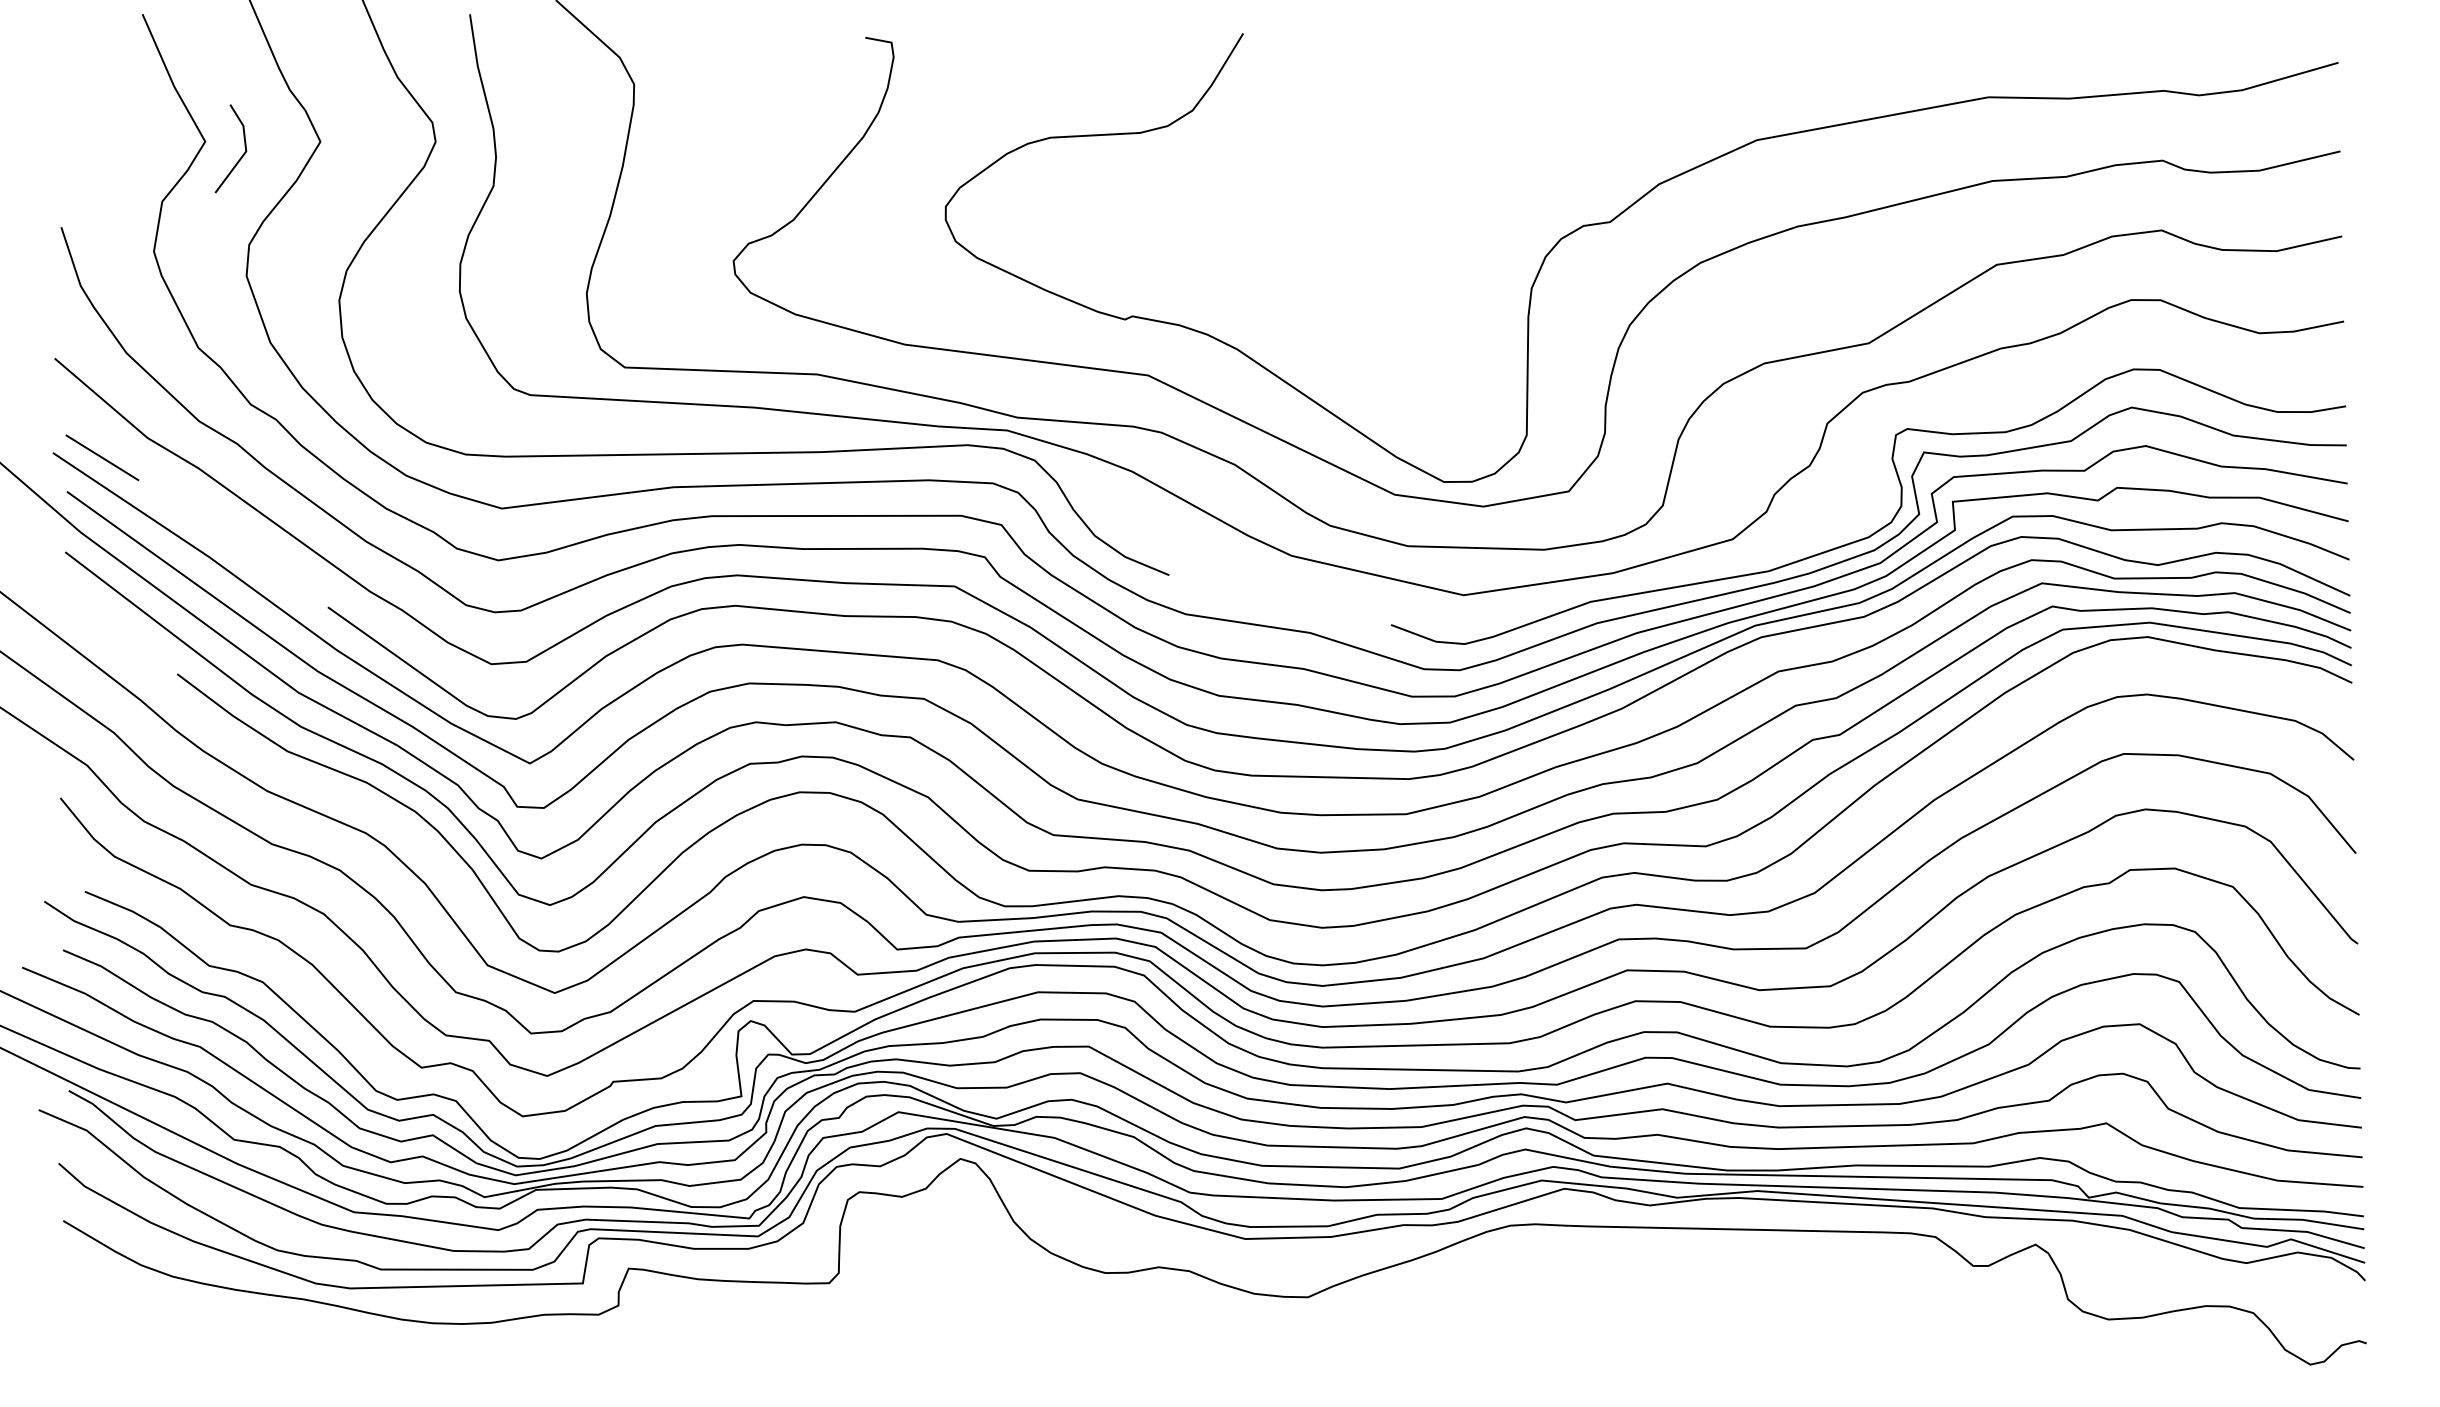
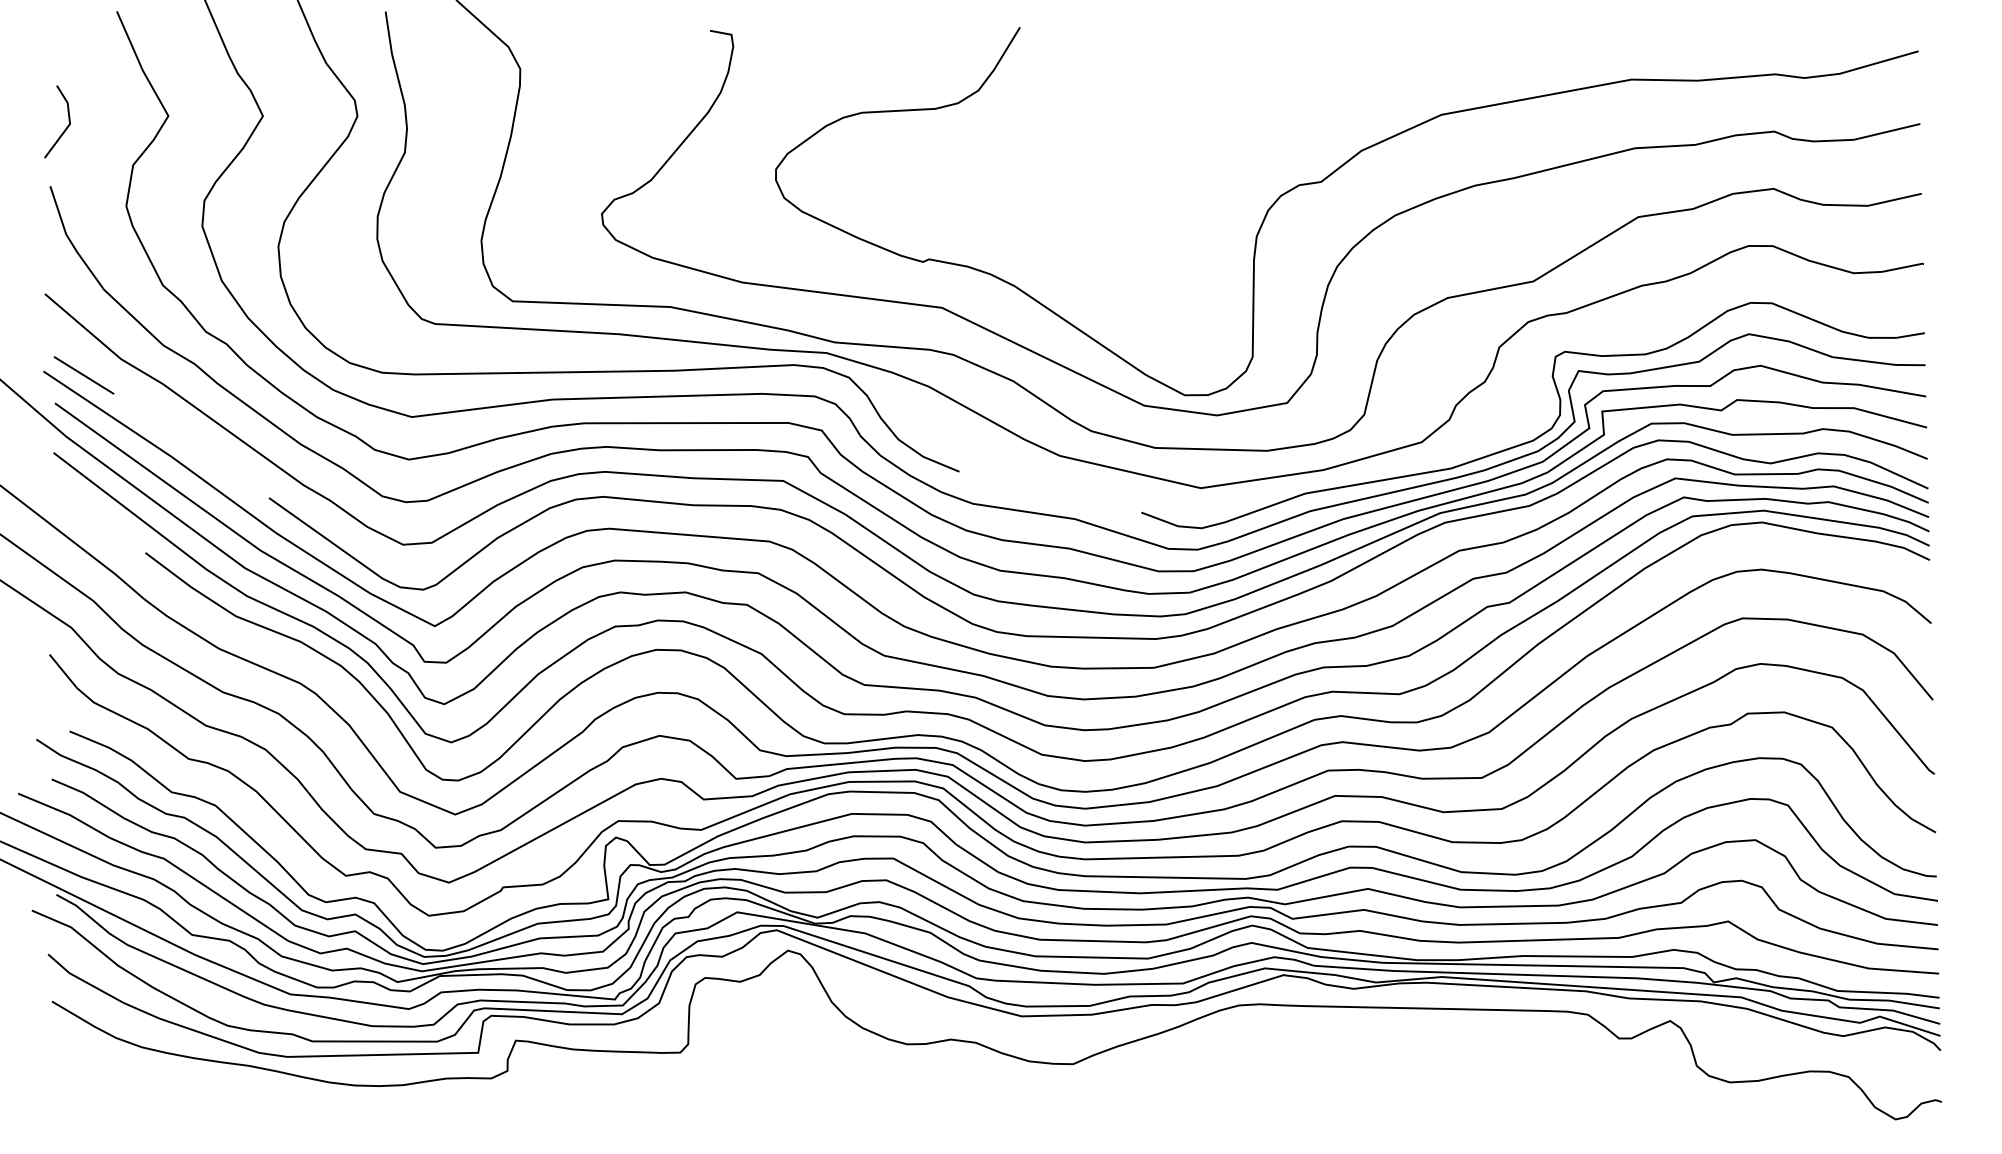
line: (240, 156) -> (65, 128), moved

